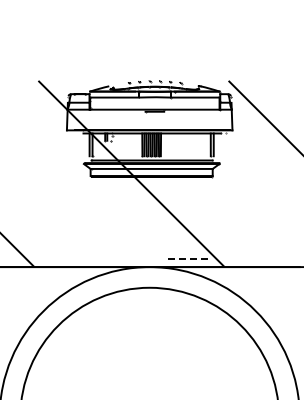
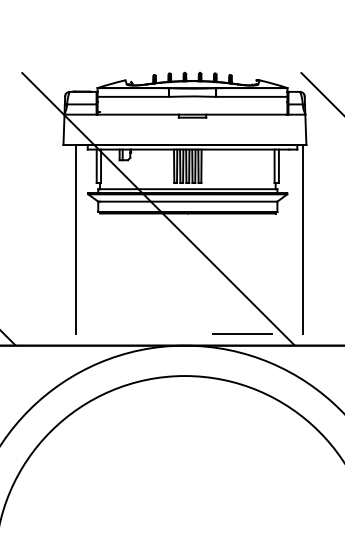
line: (75, 194) -> (76, 239), added
line: (230, 194) -> (303, 239), added
line: (189, 258) -> (243, 333), dashed -> solid

